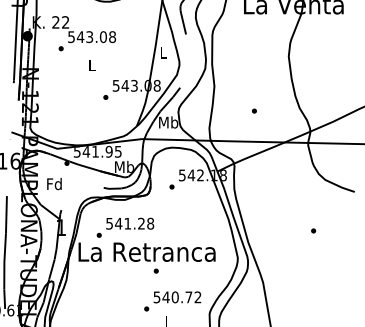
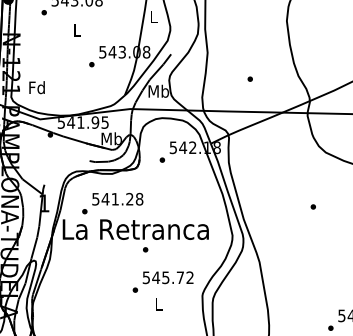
text: (54, 184) -> (37, 88), moved
text: (174, 297) -> (165, 277), 540.72 -> 545.72

